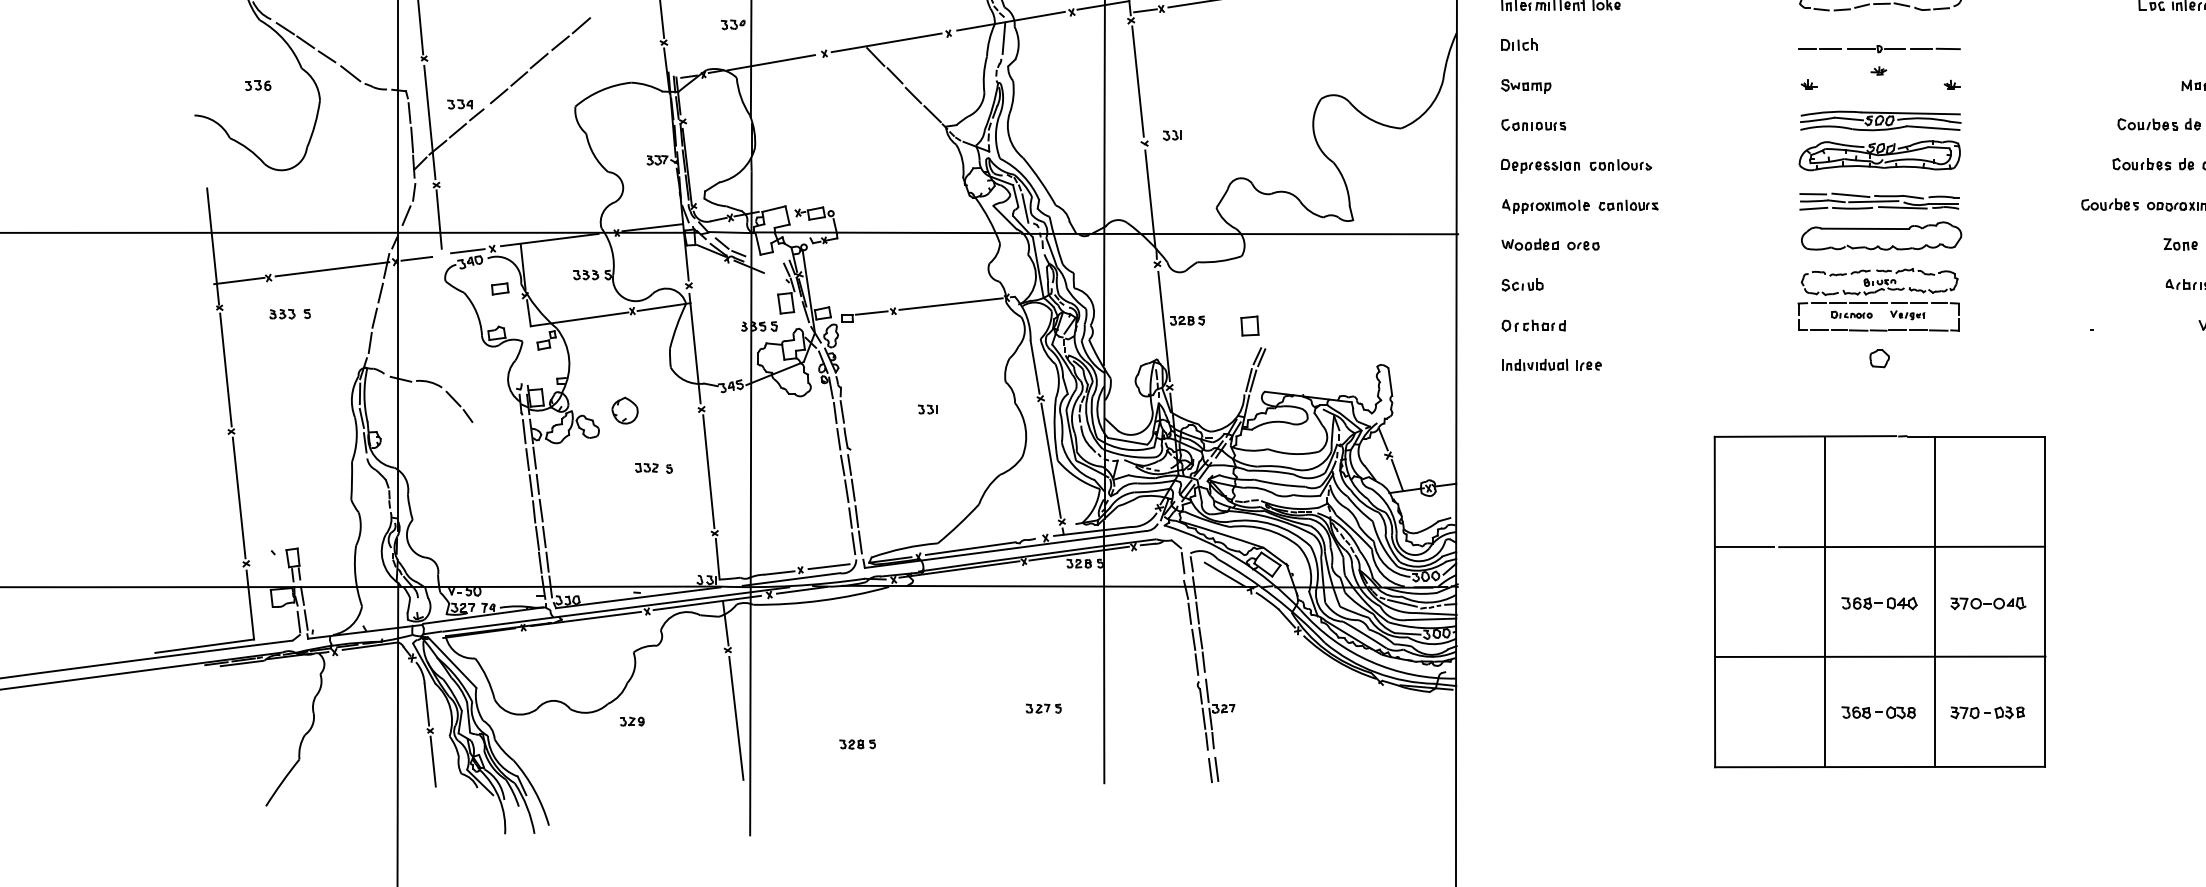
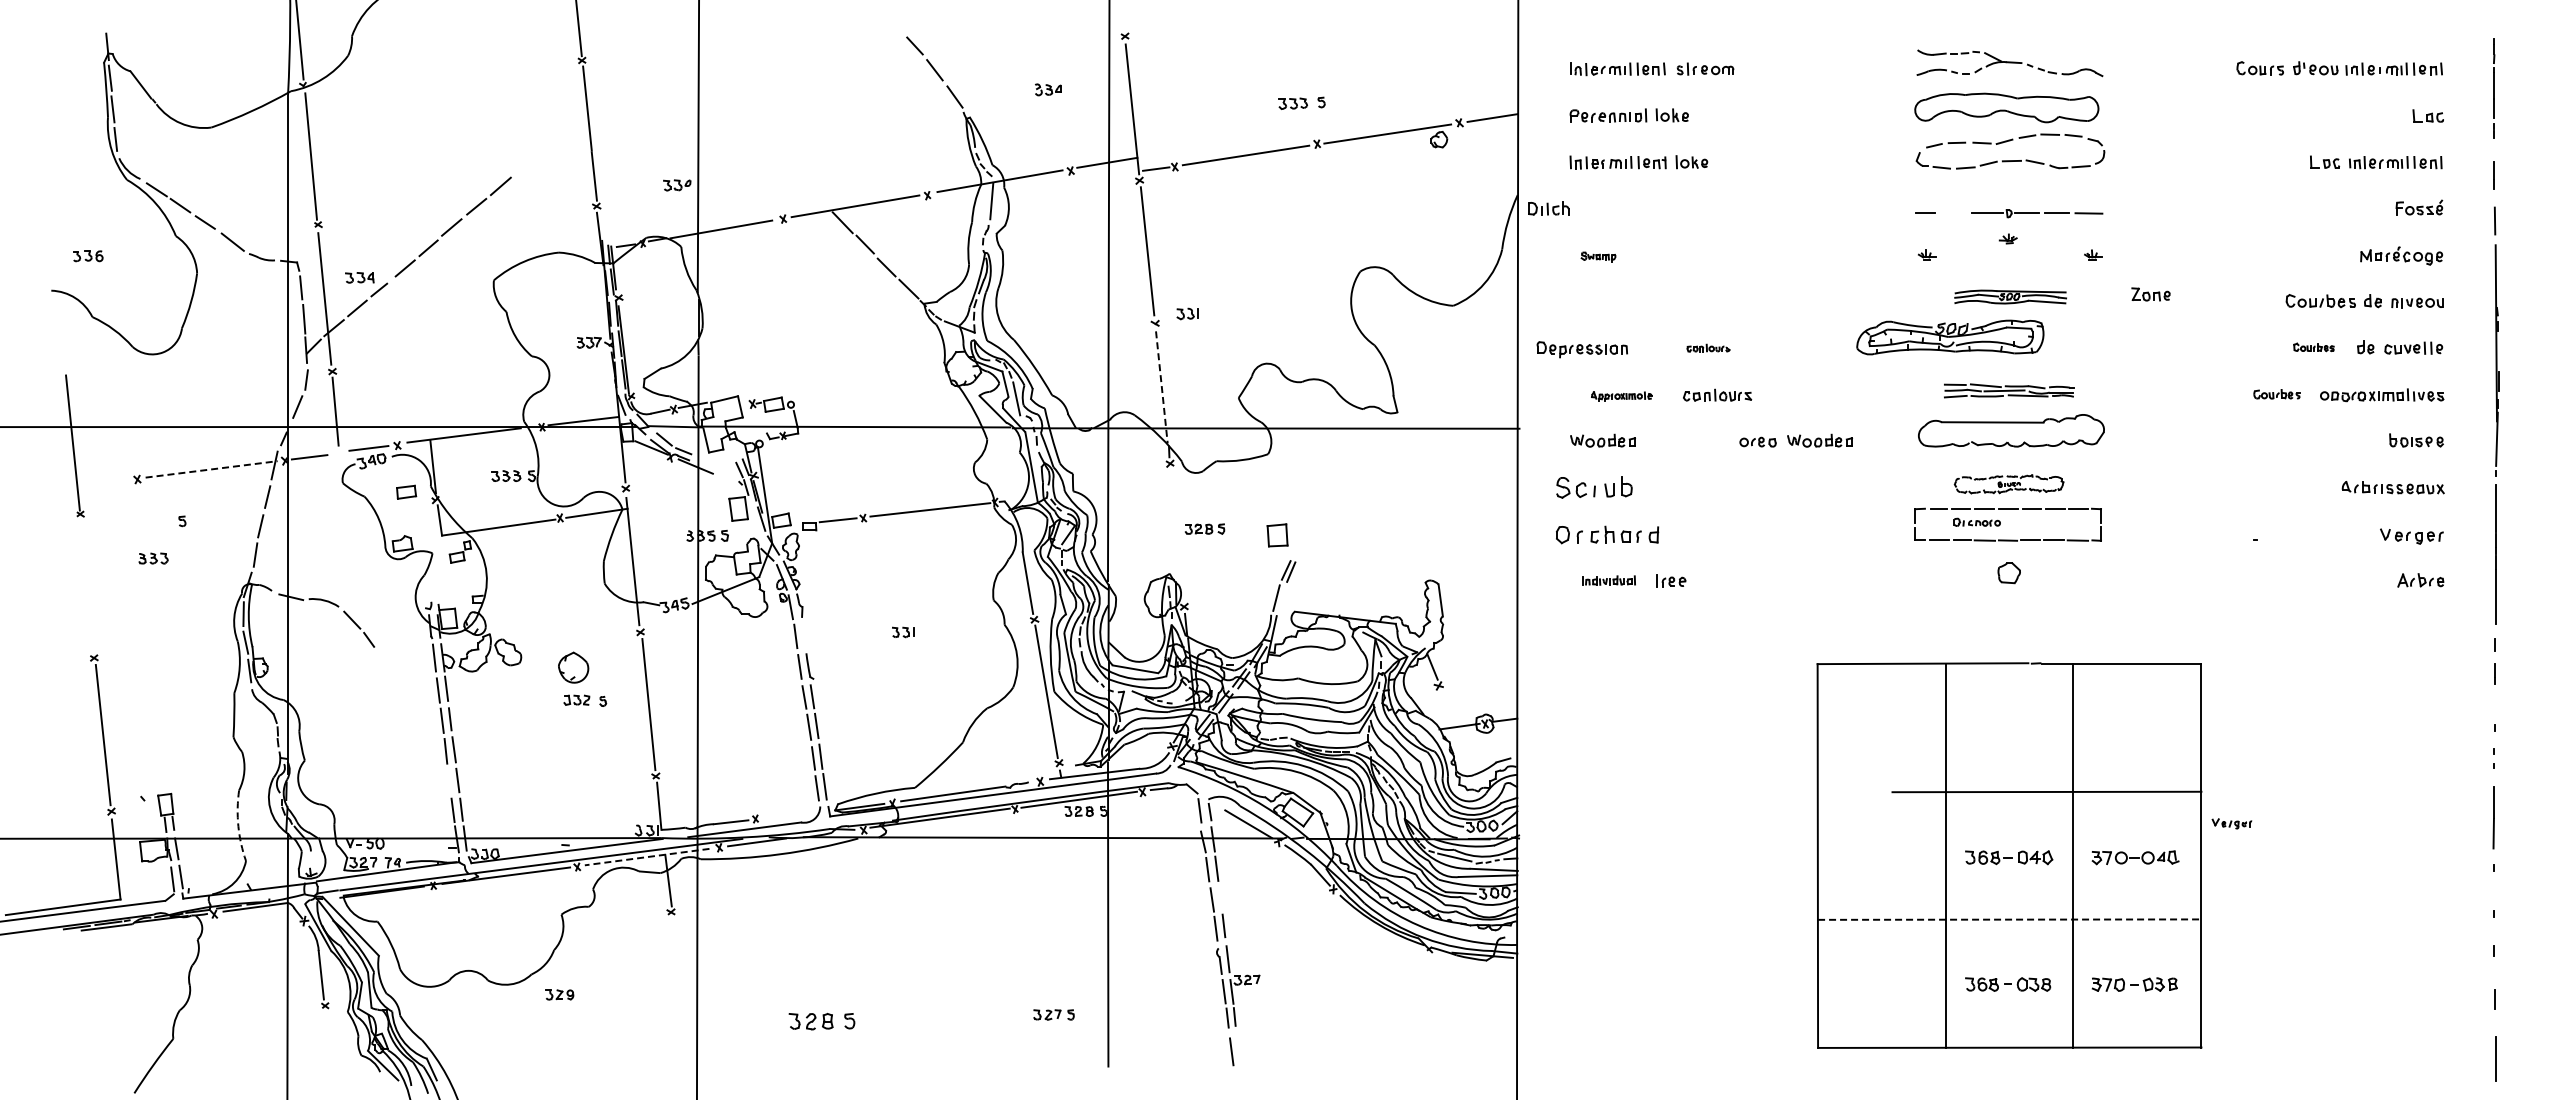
part: (1519, 44) -> (1548, 208), moved
line: (1829, 49) -> (1951, 213), removed
part: (258, 86) -> (88, 256), moved
part: (1526, 86) -> (1598, 256), size x0.6
part: (1880, 120) -> (2010, 296), size x0.6
part: (1533, 124) -> (1606, 301), removed
part: (1879, 155) -> (1950, 337), moved
part: (1620, 164) -> (1708, 347), size x0.6
part: (2141, 164) -> (2313, 347), size x0.6
part: (1539, 166) -> (1581, 349), moved
line: (1150, 198) -> (1161, 387), solid -> dashed
part: (1879, 201) -> (2009, 390), size x0.7
part: (2109, 204) -> (2276, 394), size x0.7
part: (1545, 206) -> (1621, 396), size x0.6
part: (1716, 244) -> (1819, 440), added
part: (2180, 244) -> (2150, 294), moved
part: (1582, 245) -> (1757, 441), moved
line: (333, 269) -> (212, 469), solid -> dashed
line: (239, 280) -> (103, 482), removed
part: (1879, 282) -> (2008, 484), size x0.6
part: (1522, 284) -> (1594, 487), size x1.6
part: (282, 314) -> (153, 558), moved
part: (1907, 314) -> (2231, 823), moved
part: (1533, 325) -> (1607, 534), size x1.4
line: (1163, 326) -> (1177, 535), removed
part: (1534, 364) -> (1608, 580), size x0.7
line: (225, 370) -> (87, 586), removed
line: (1253, 381) -> (1281, 599), removed
part: (625, 410) -> (573, 667), moved
line: (841, 411) -> (803, 634), removed
line: (1397, 475) -> (1448, 708), removed
line: (537, 537) -> (449, 781), removed
line: (1743, 547) -> (1851, 792), removed
line: (828, 566) -> (788, 814), removed
arc: (355, 576) -> (238, 826), solid -> dashed
line: (707, 603) -> (647, 857), solid -> dashed
line: (1200, 637) -> (1220, 897), removed
line: (1879, 656) -> (2009, 919), solid -> dashed
part: (1043, 708) -> (1053, 1014), moved
line: (736, 717) -> (680, 990), removed
part: (857, 744) -> (821, 1021), size x1.6
line: (433, 761) -> (328, 1041), removed
line: (1216, 769) -> (1238, 1050), removed

